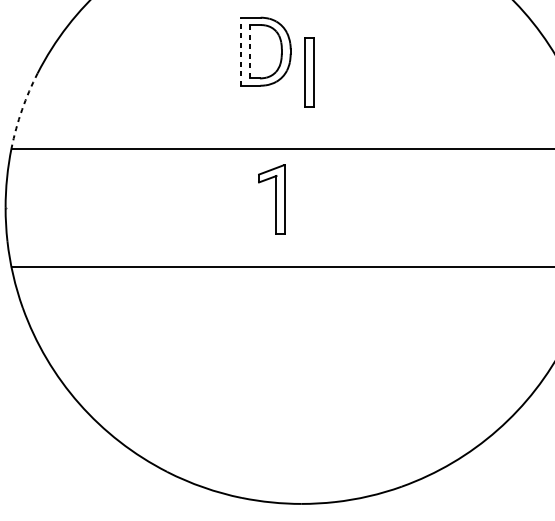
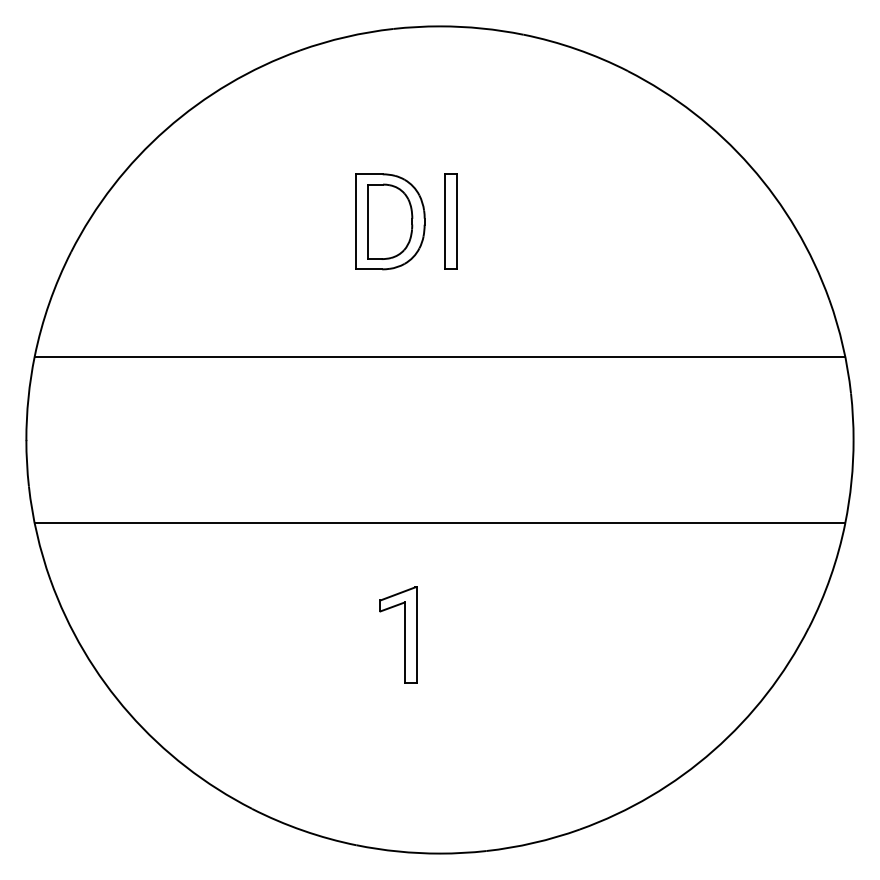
line: (241, 51) -> (355, 221), dashed -> solid
line: (250, 52) -> (368, 222), dashed -> solid
part: (309, 72) -> (450, 221), moved
arc: (22, 110) -> (49, 303), dashed -> solid
part: (271, 198) -> (398, 634), moved

